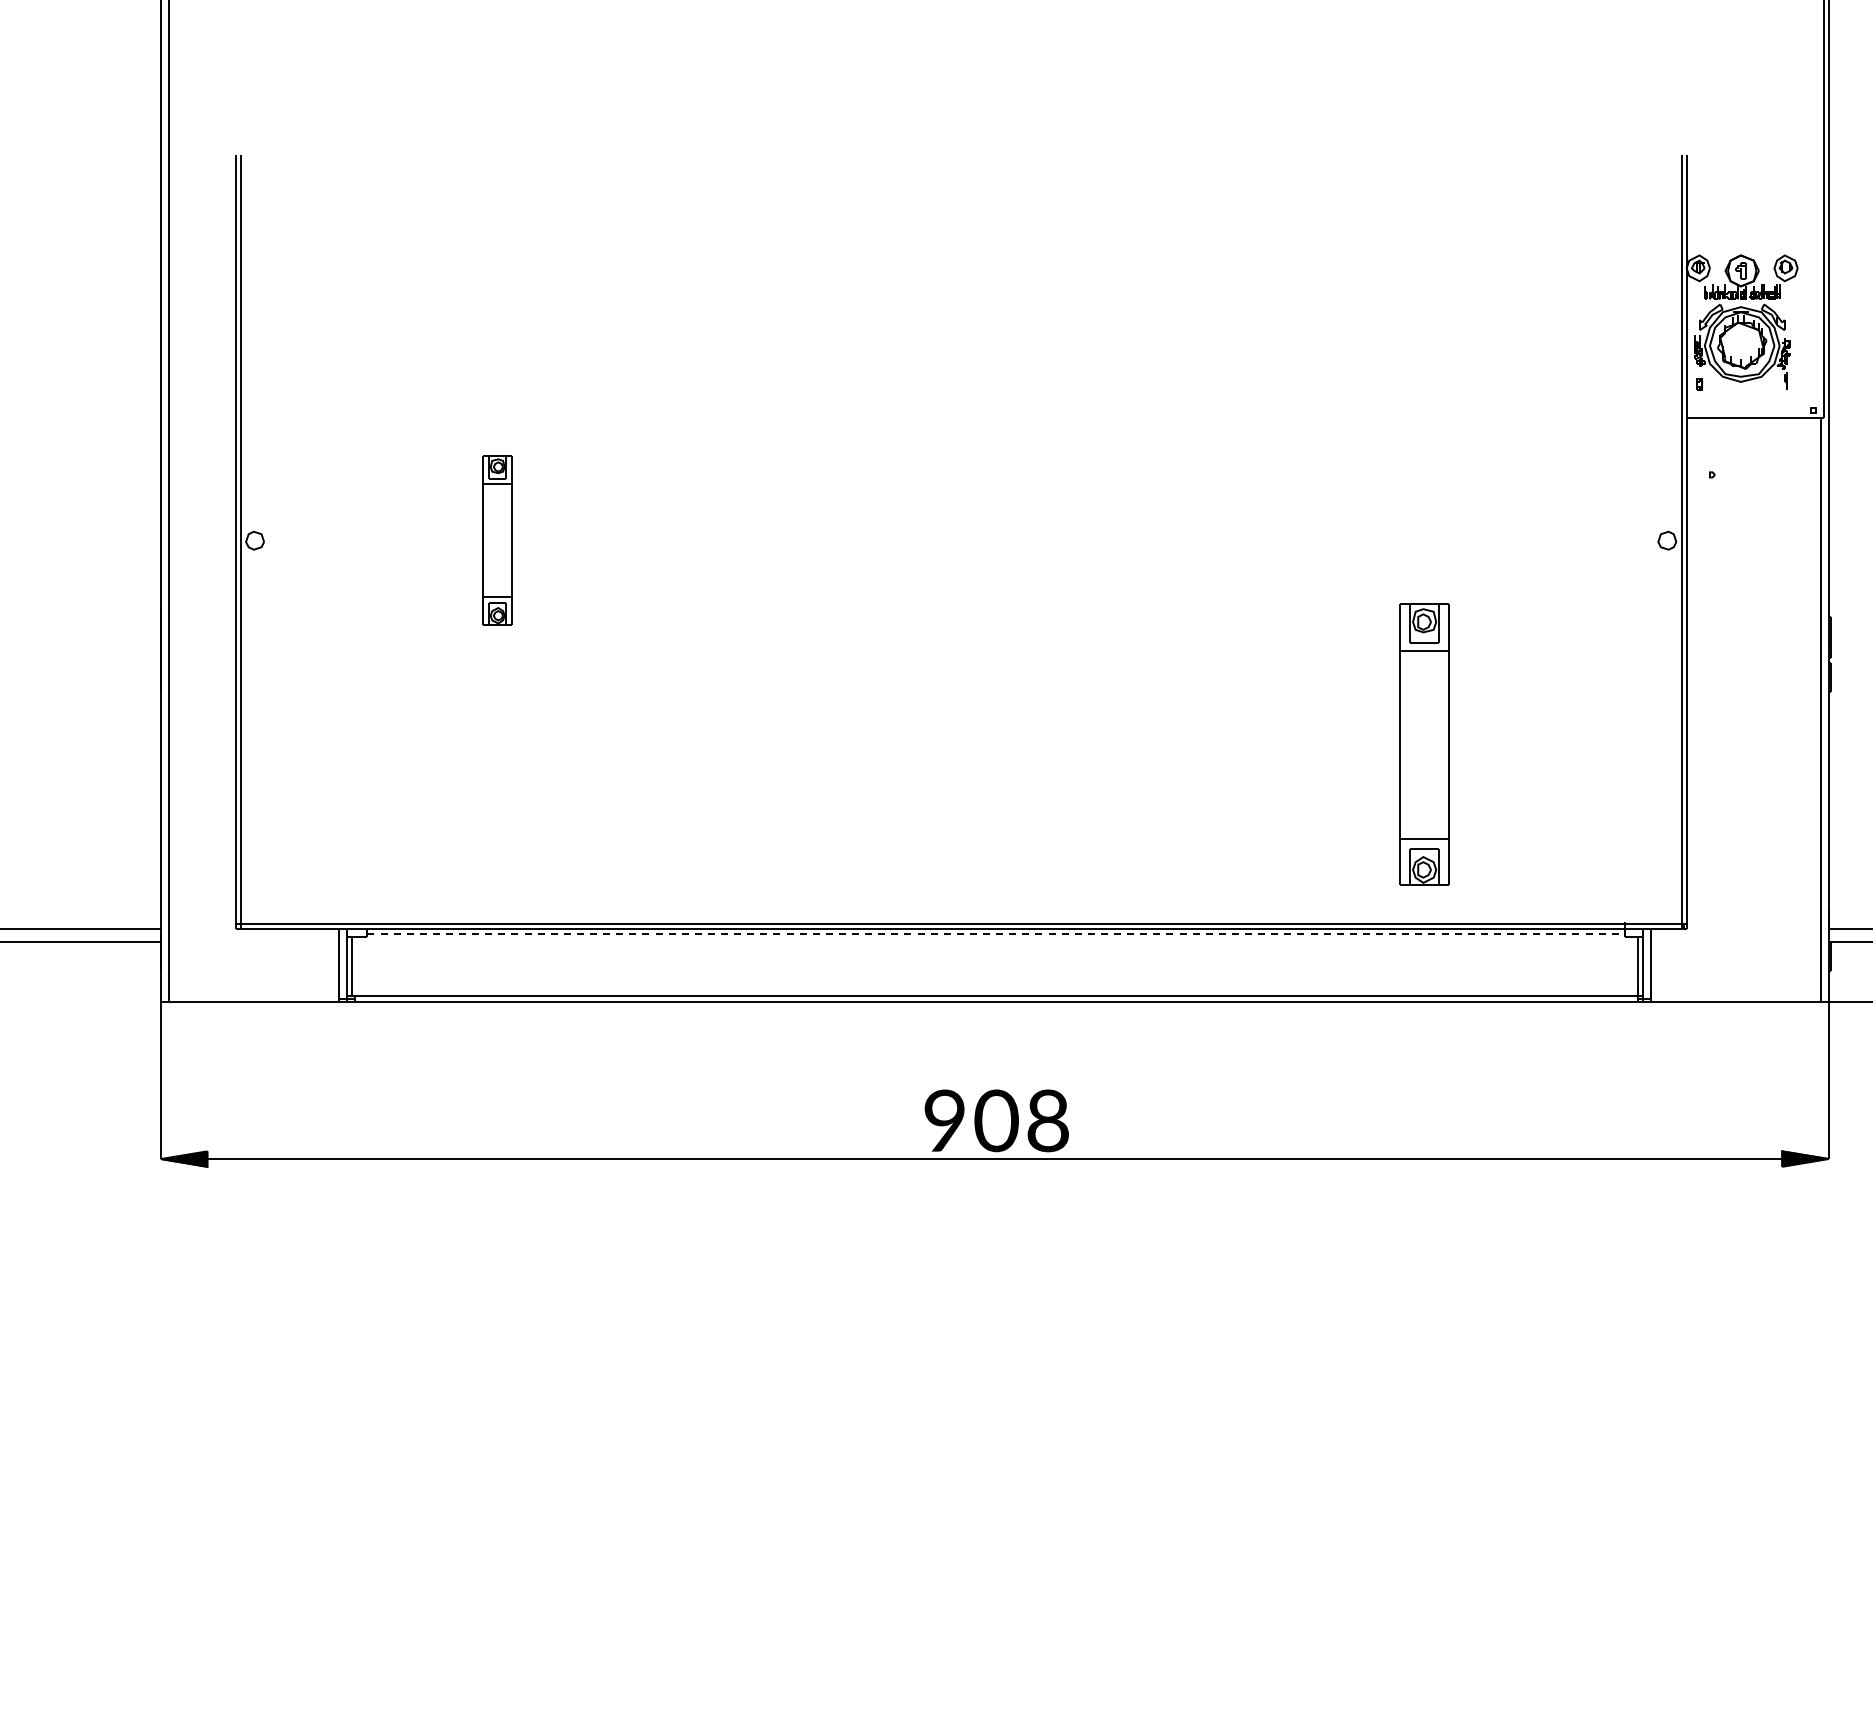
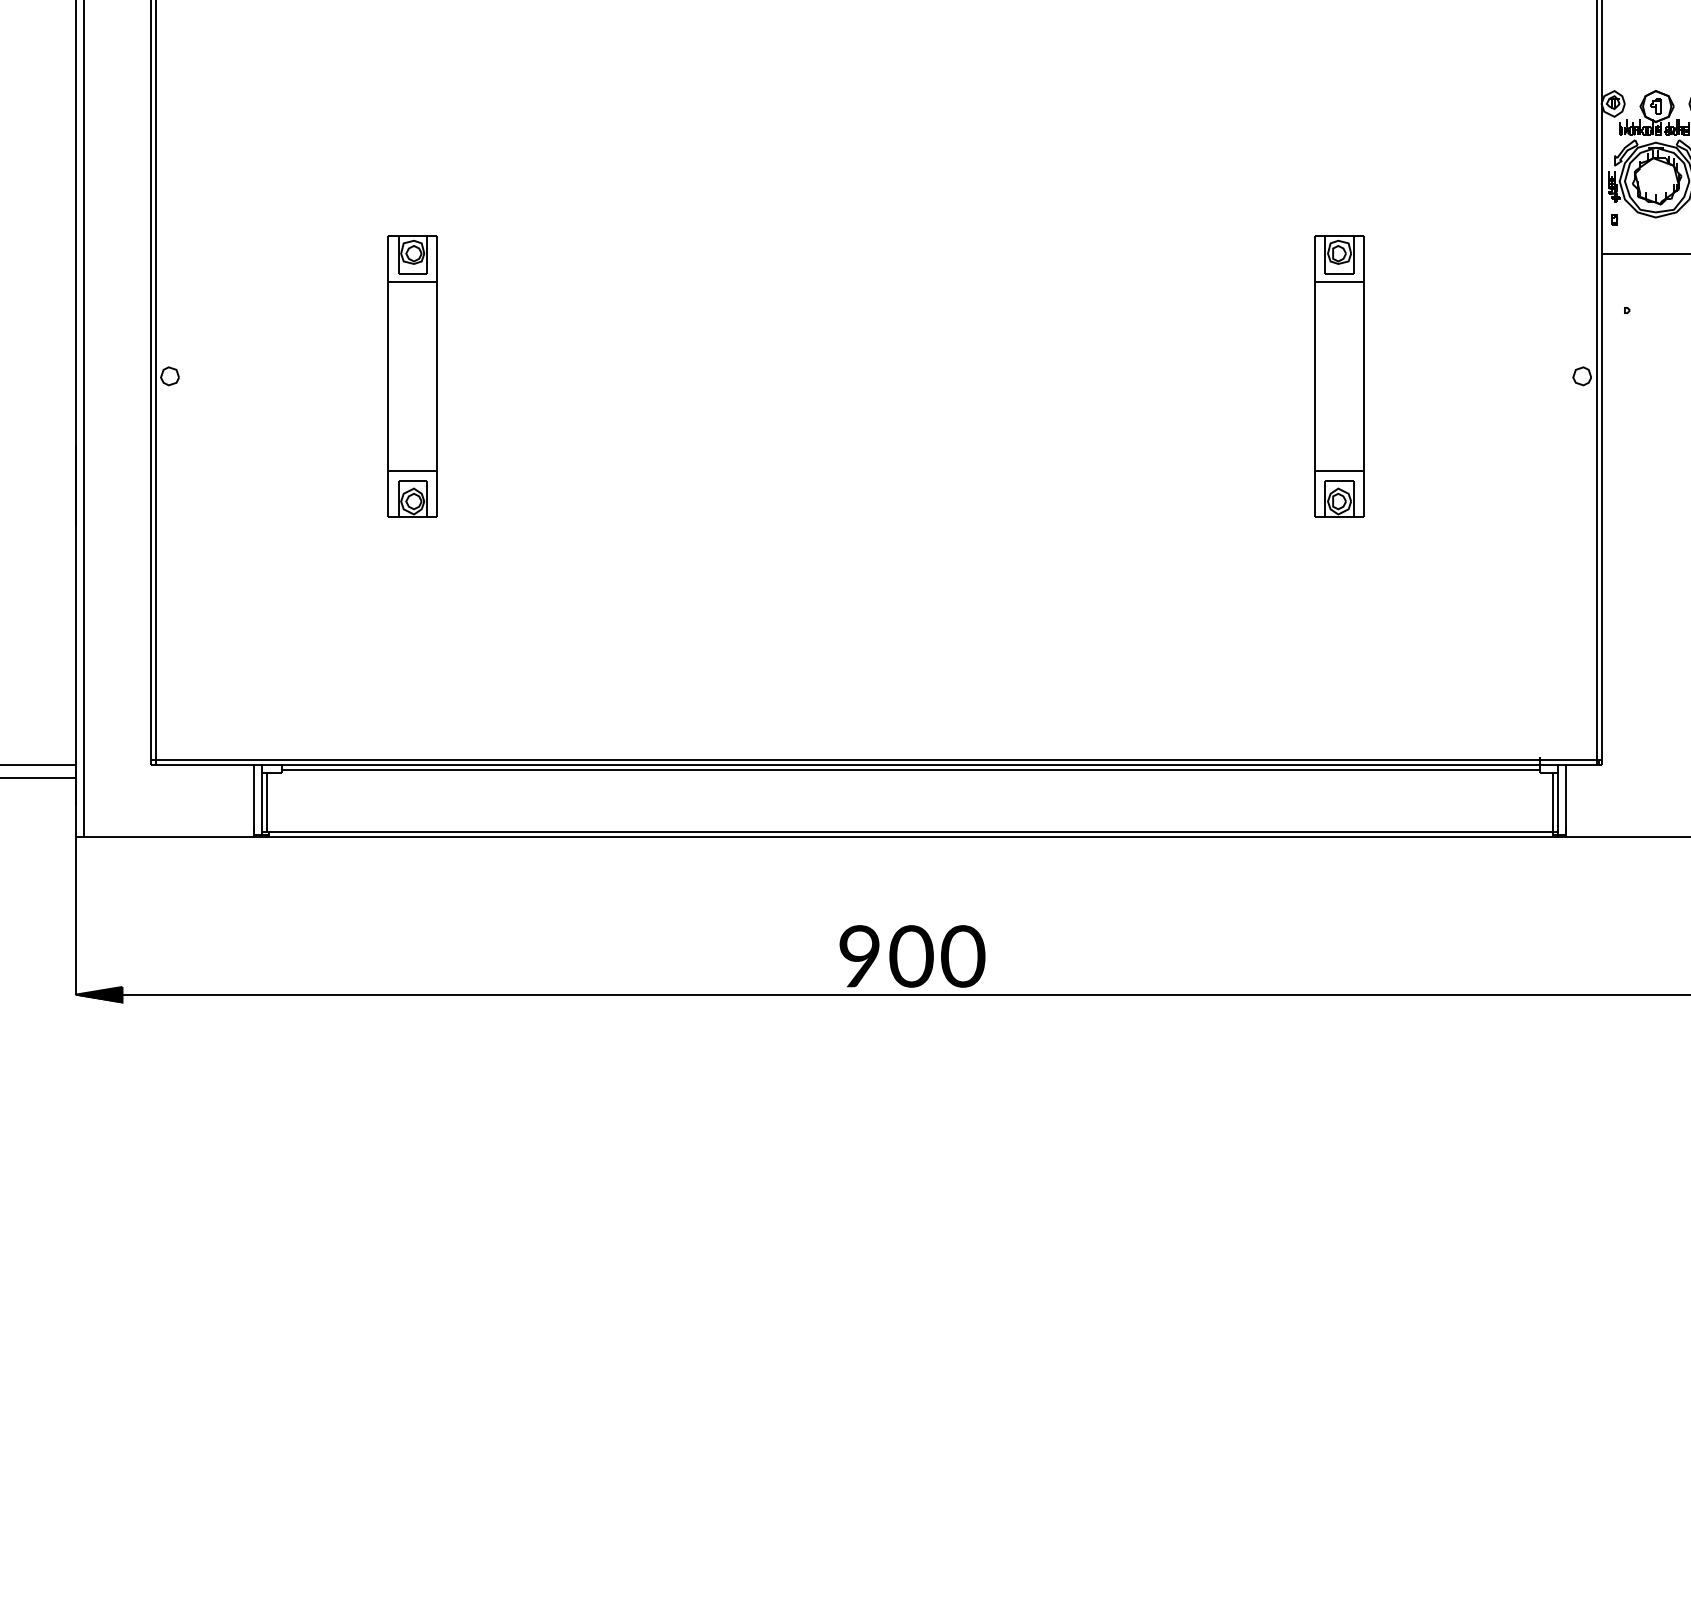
part: (497, 540) -> (412, 376), size x1.67
part: (1424, 744) -> (1339, 376), moved
line: (996, 934) -> (911, 770), dashed -> solid
text: (1048, 1120) -> (963, 956), 8 -> 0

